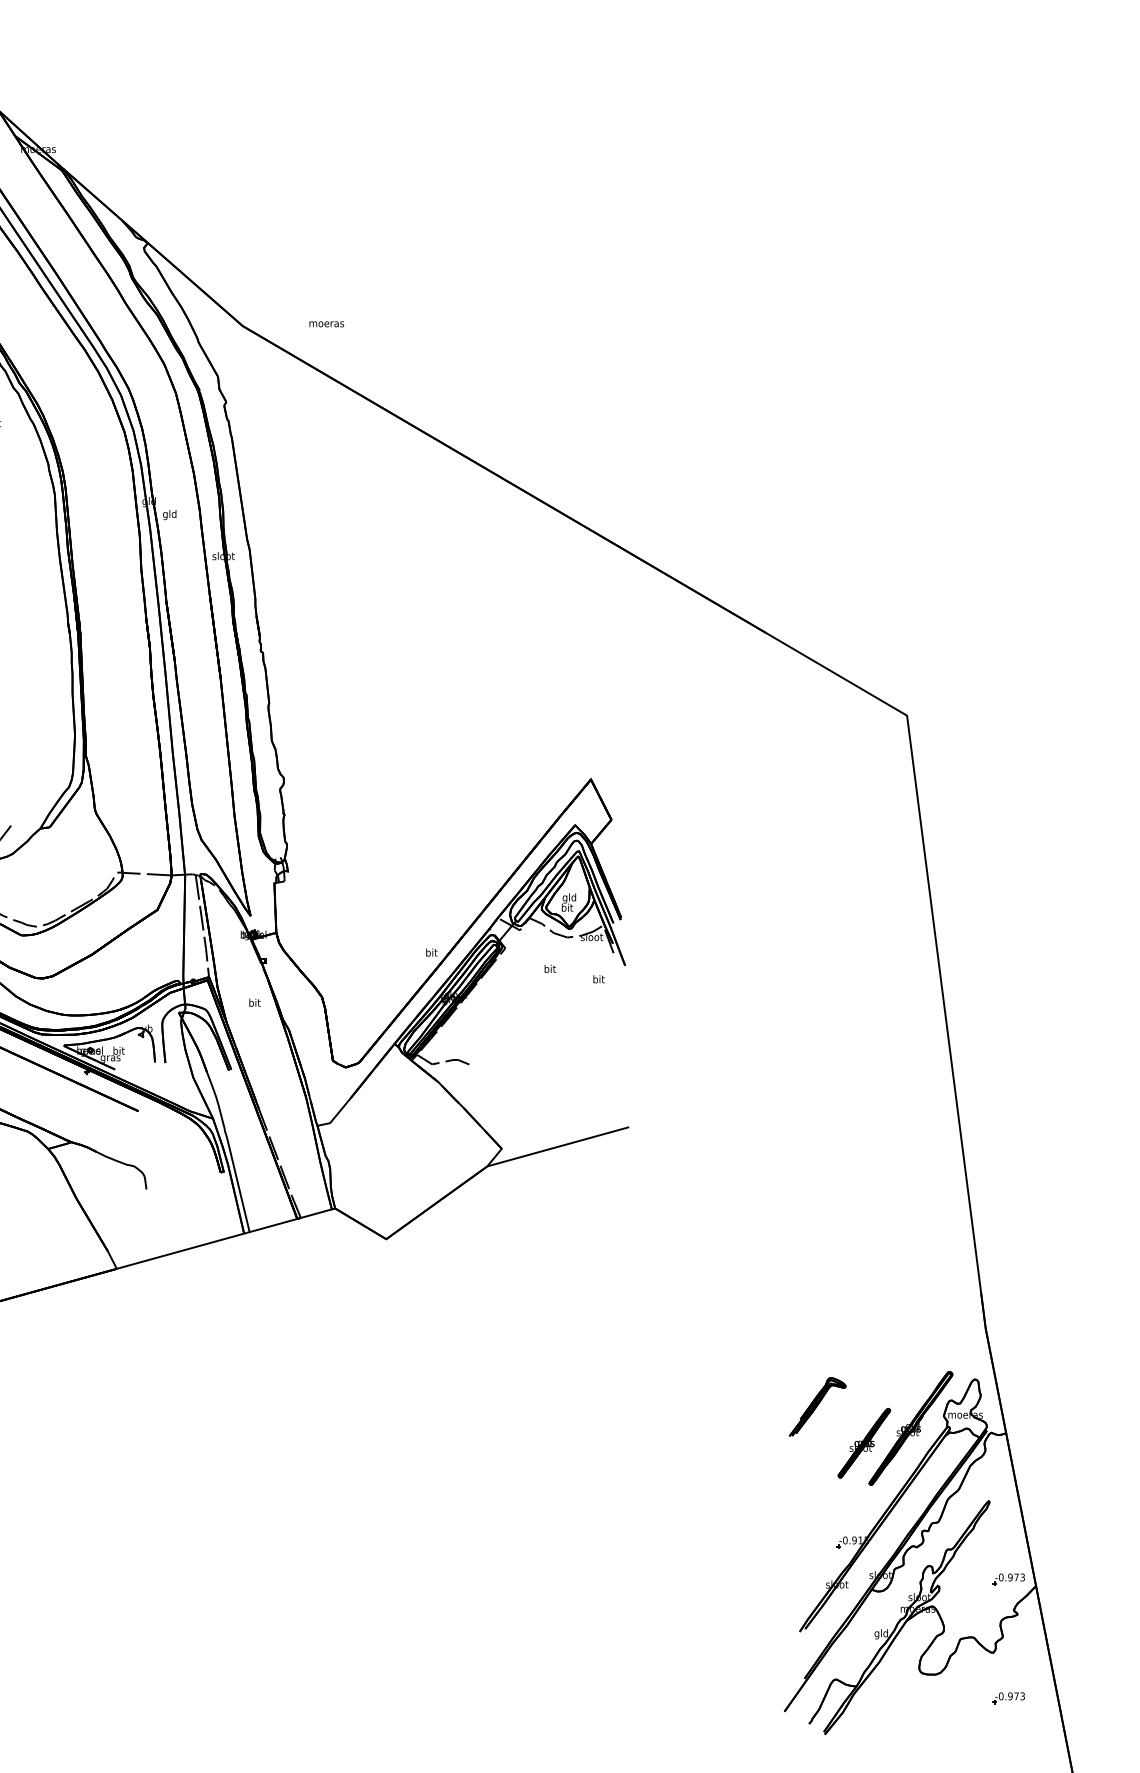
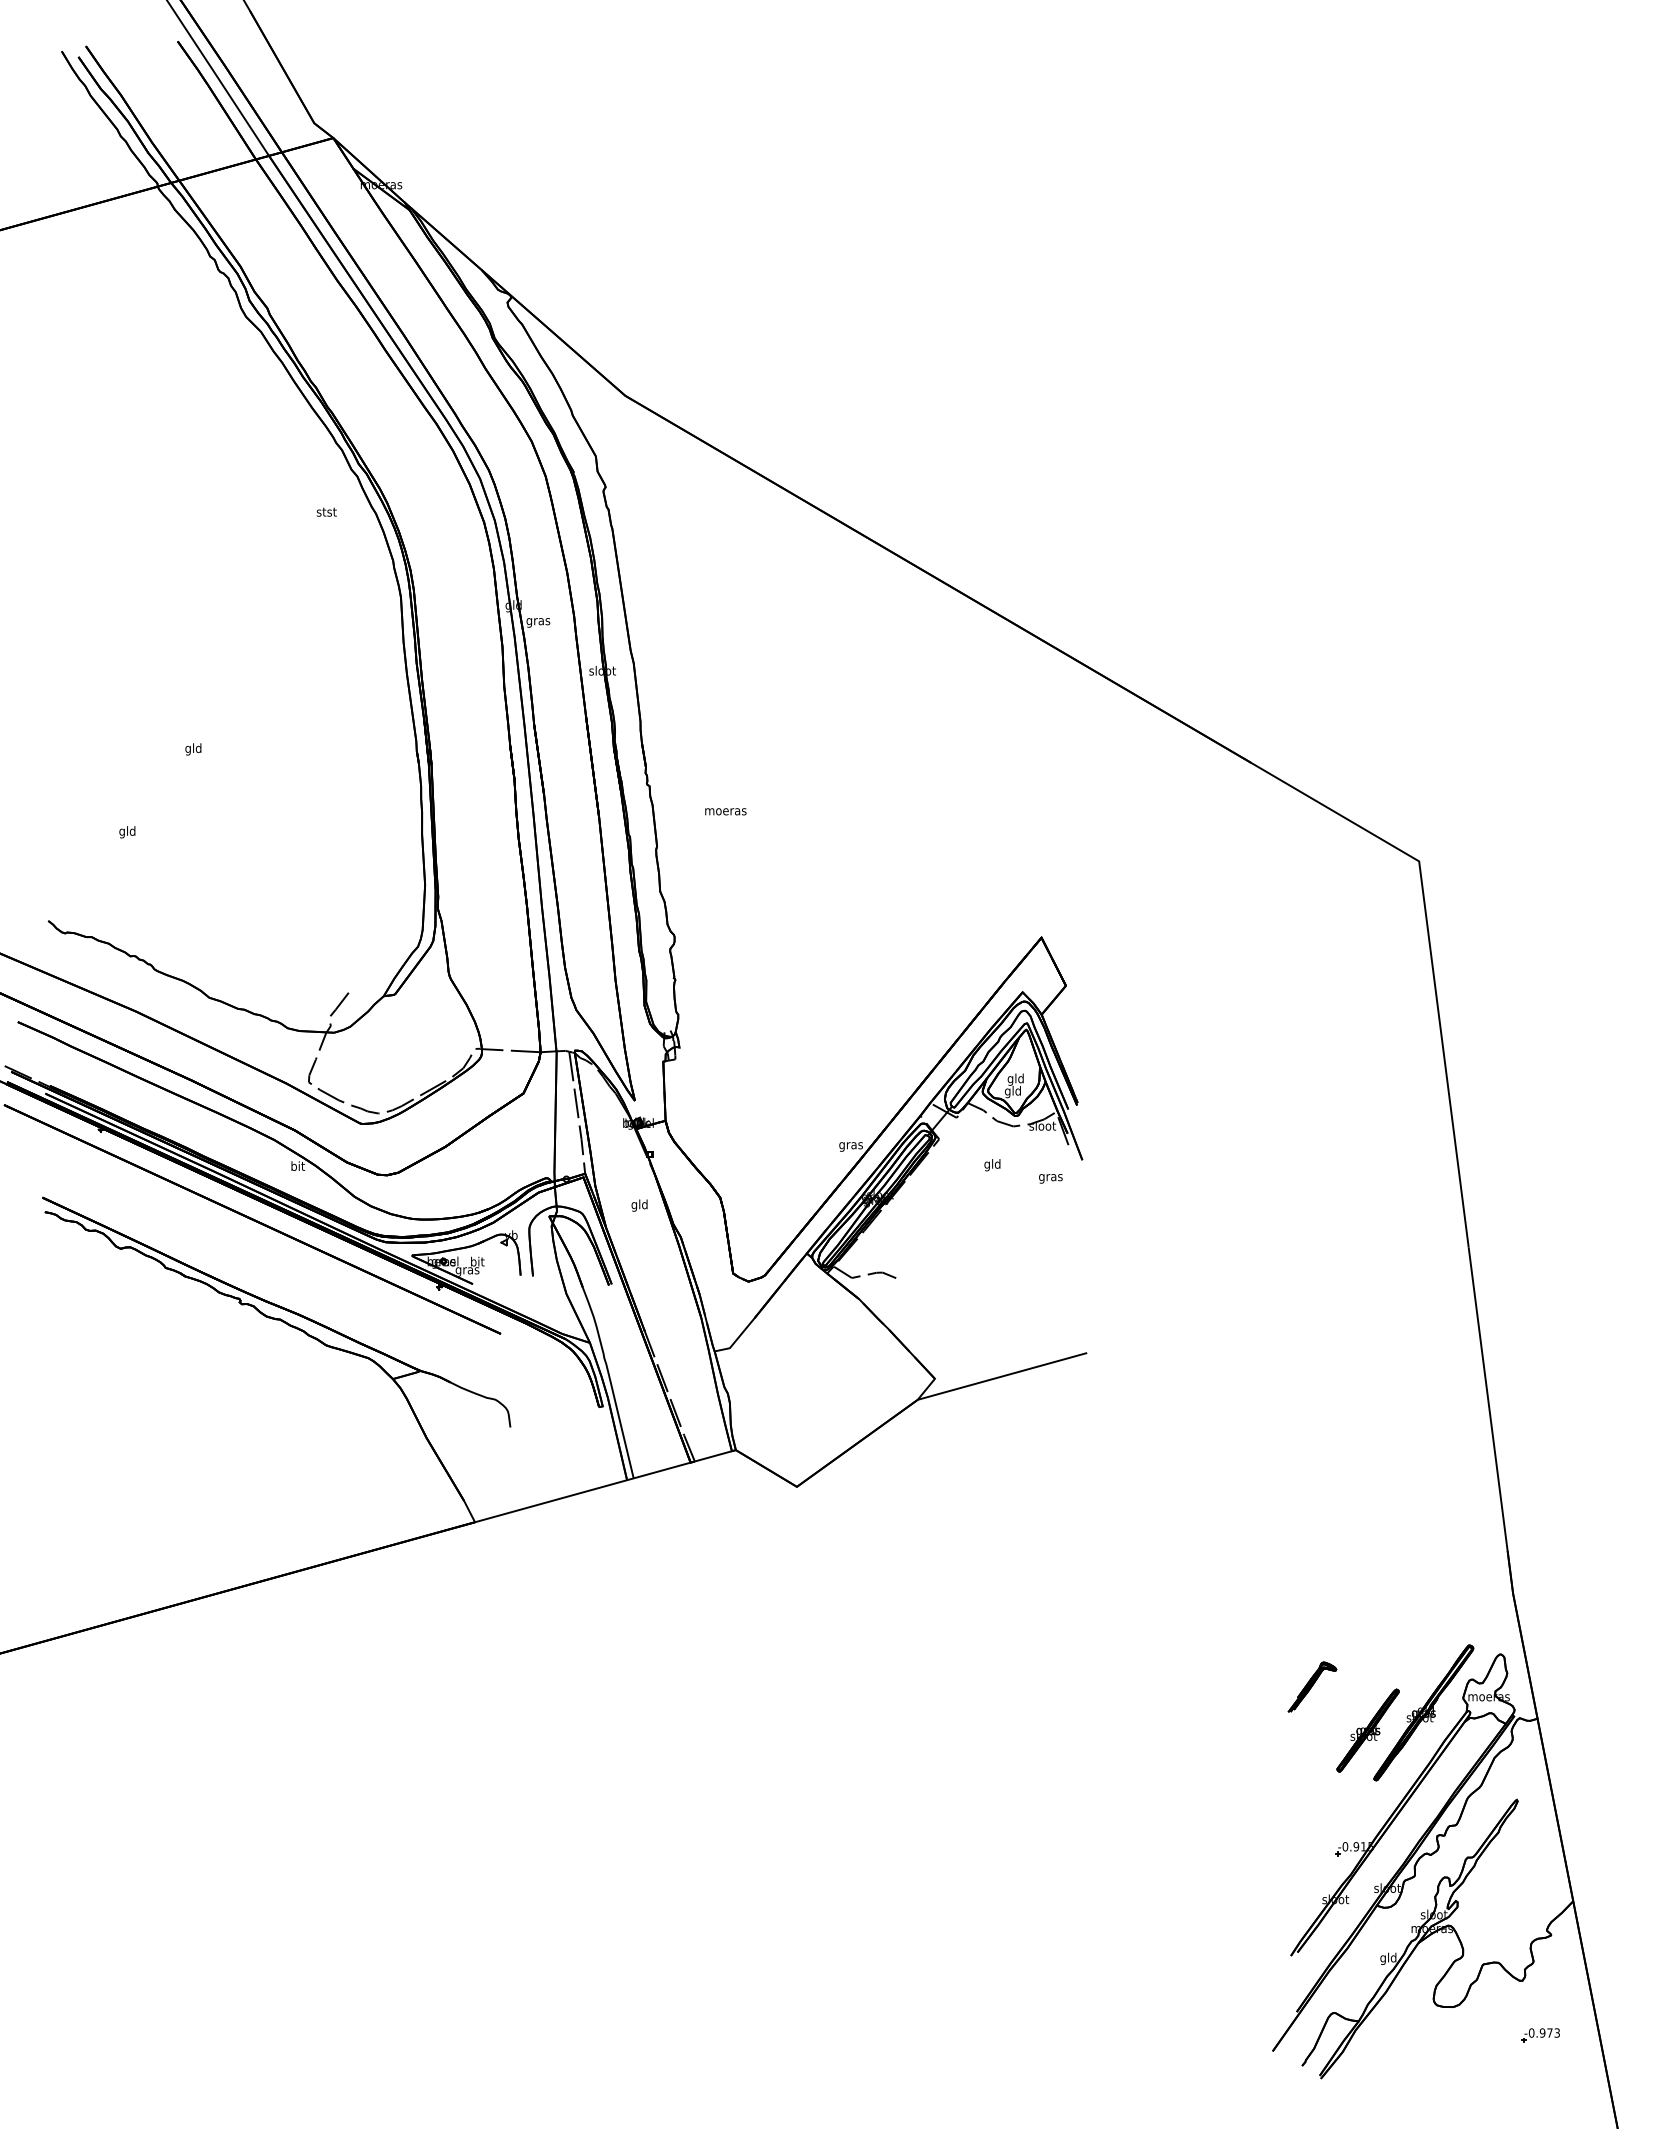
text: (326, 324) -> (725, 811), moved
text: (169, 514) -> (538, 621), gld -> gras
text: (566, 908) -> (1012, 1091), bit -> gld
text: (431, 953) -> (850, 1145), bit -> gras
text: (549, 970) -> (992, 1165), bit -> gld
text: (598, 980) -> (1050, 1177), bit -> gras
text: (254, 1003) -> (639, 1205), bit -> gld
part: (817, 1406) -> (1312, 1686), size x0.71
part: (1008, 1579) -> (1540, 1893), removed

